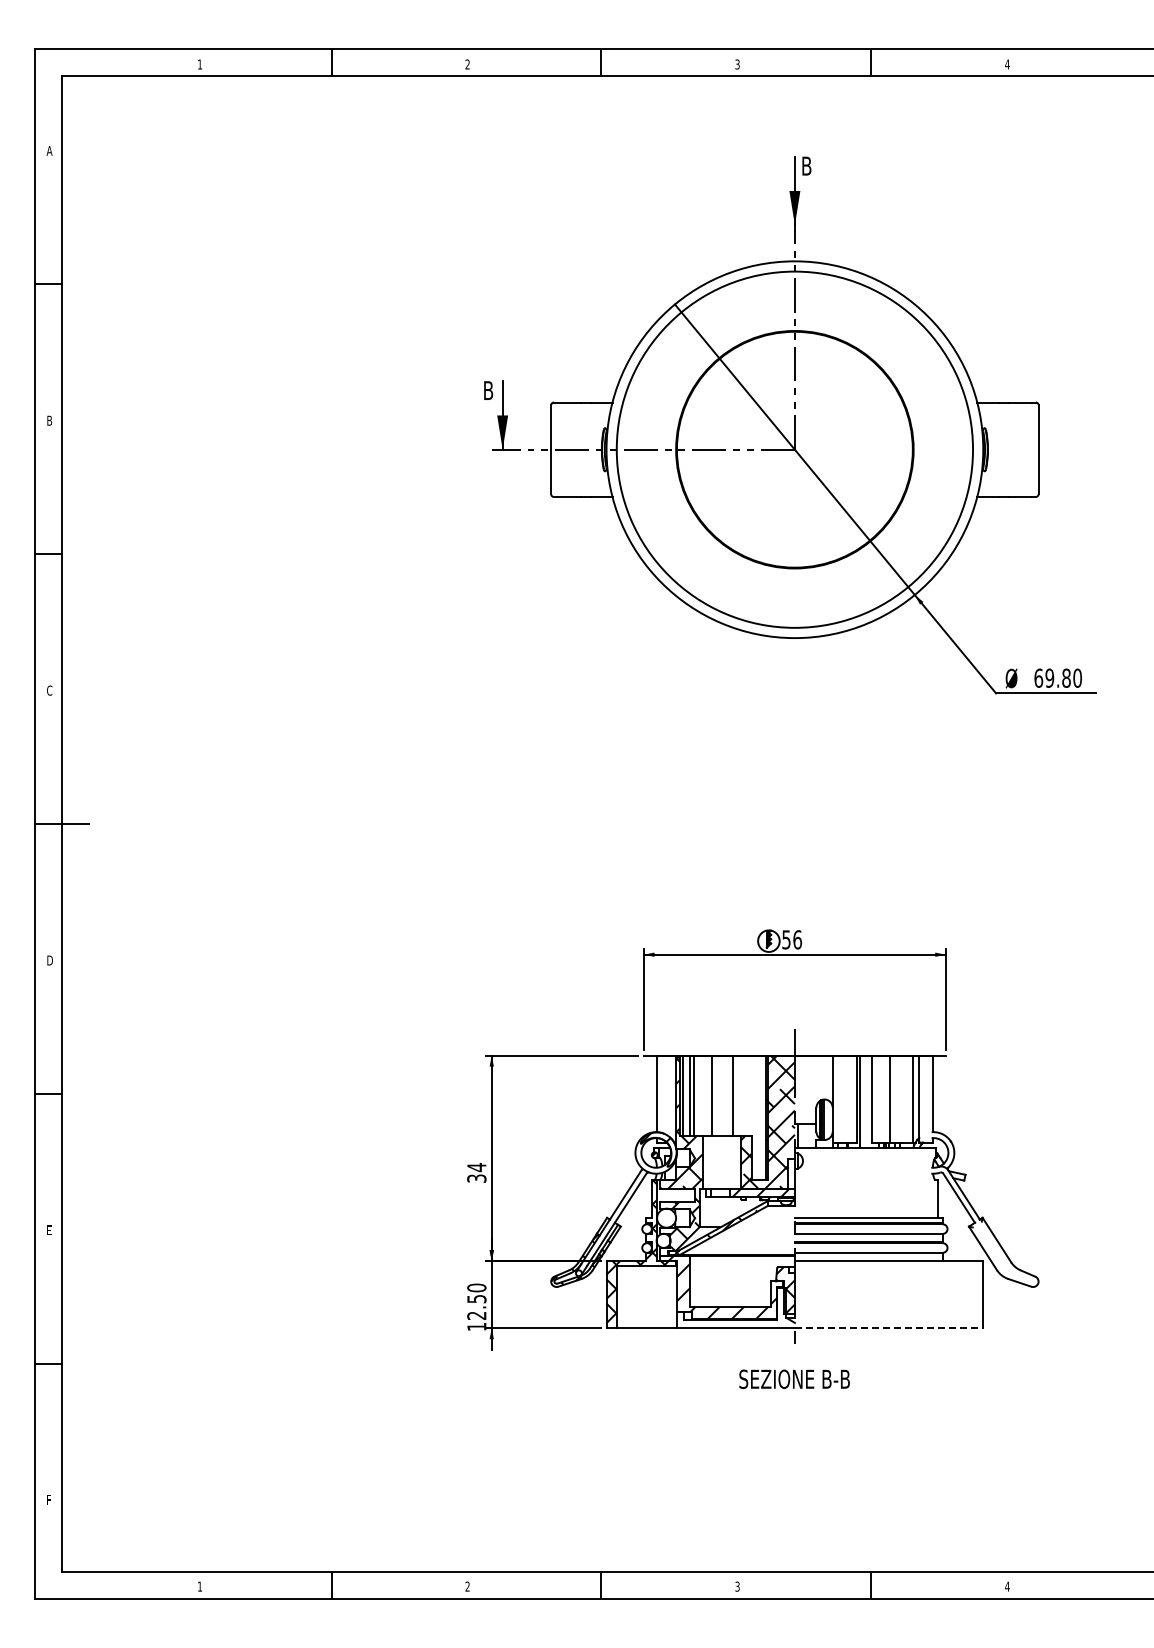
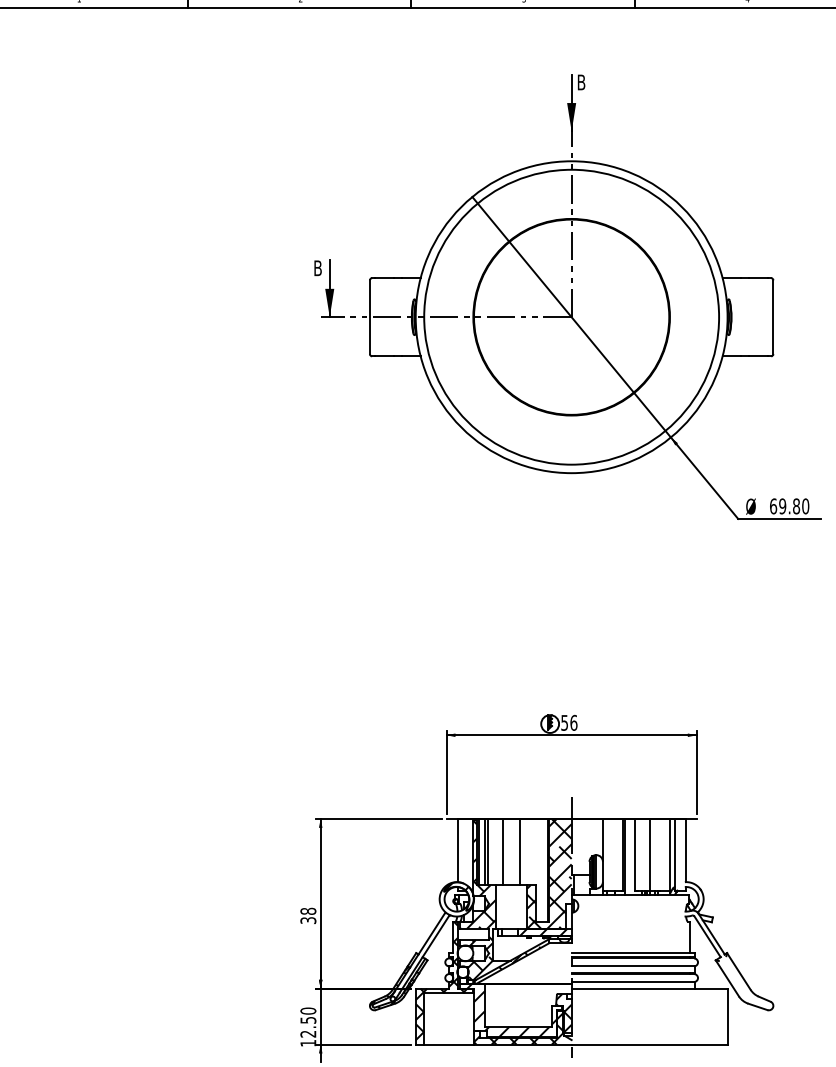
text: (476, 1167) -> (308, 911), 34 -> 38
hatch: (730, 1307) -> (518, 1027), added
line: (889, 1328) -> (649, 1044), dashed -> solid

